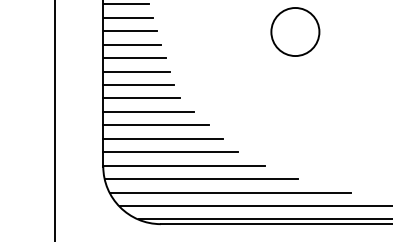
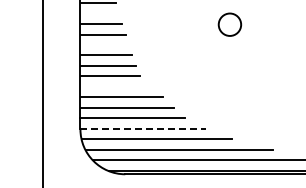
line: (127, 17) -> (99, 13), removed
circle: (294, 31) -> (229, 24), size x0.6
line: (134, 58) -> (104, 45), removed
line: (148, 111) -> (115, 86), removed
line: (184, 165) -> (143, 128), solid -> dashed

